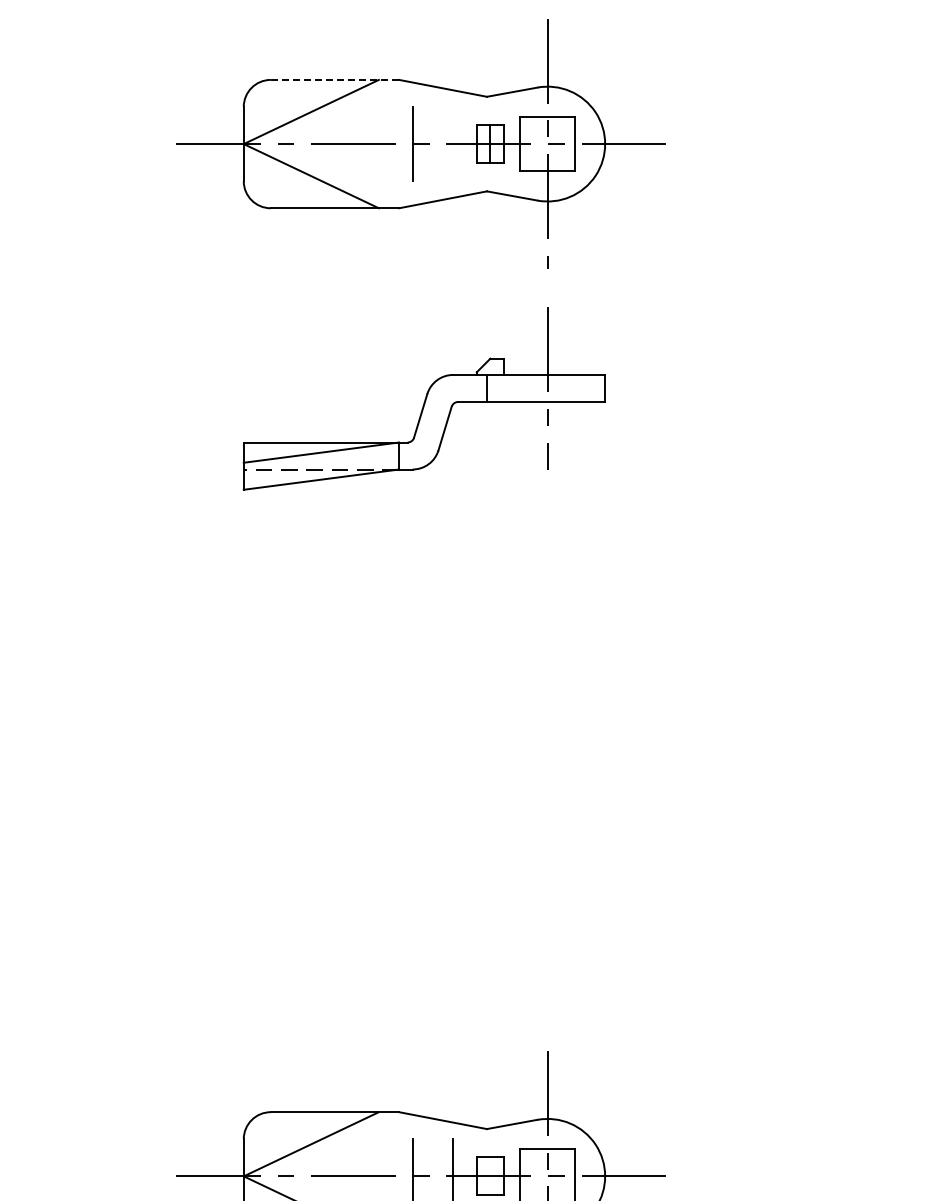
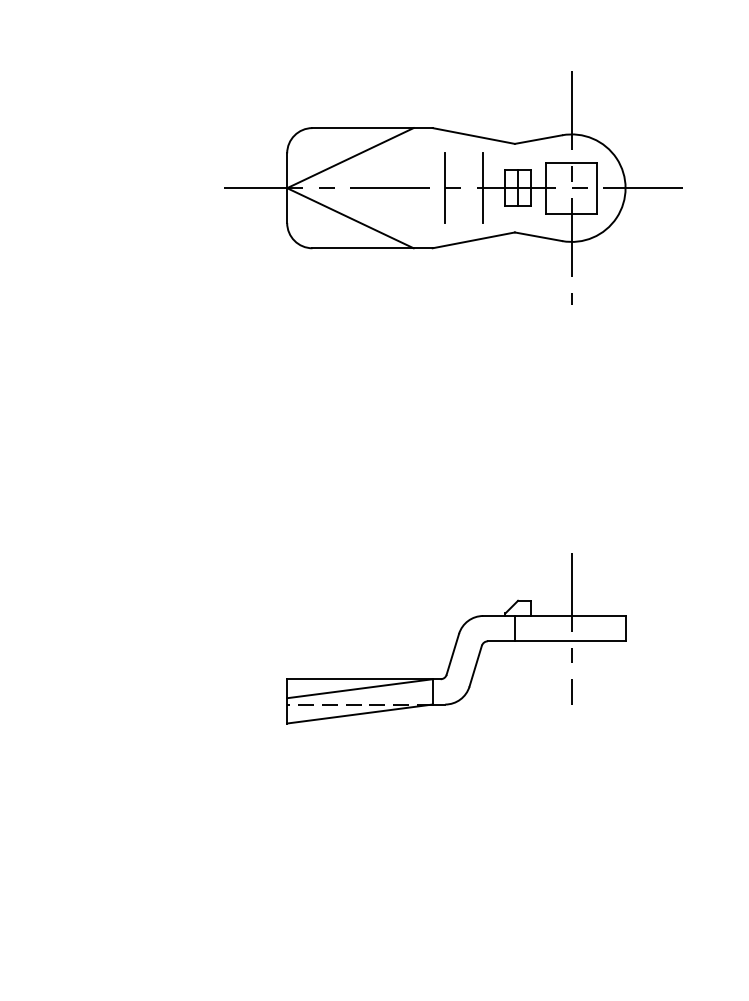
line: (335, 79) -> (373, 127), dashed -> solid
line: (453, 143) -> (483, 187), added
part: (423, 398) -> (455, 638), moved

